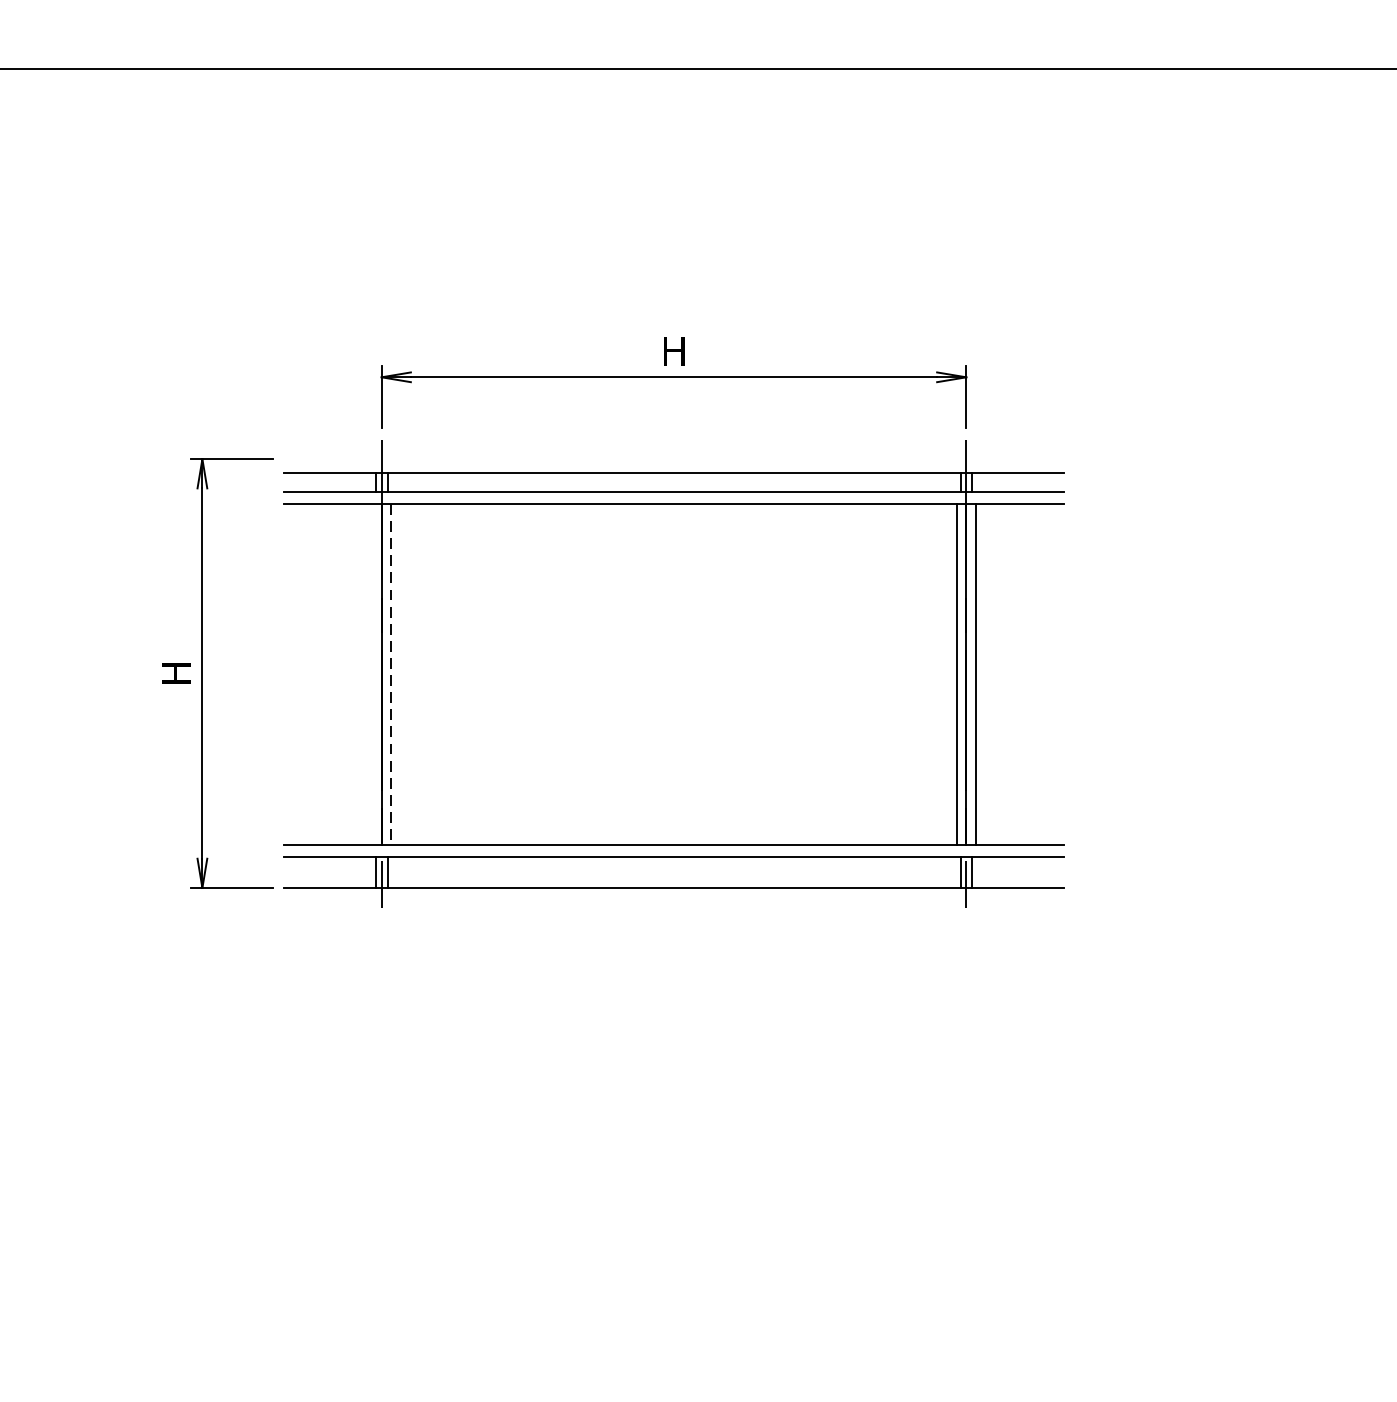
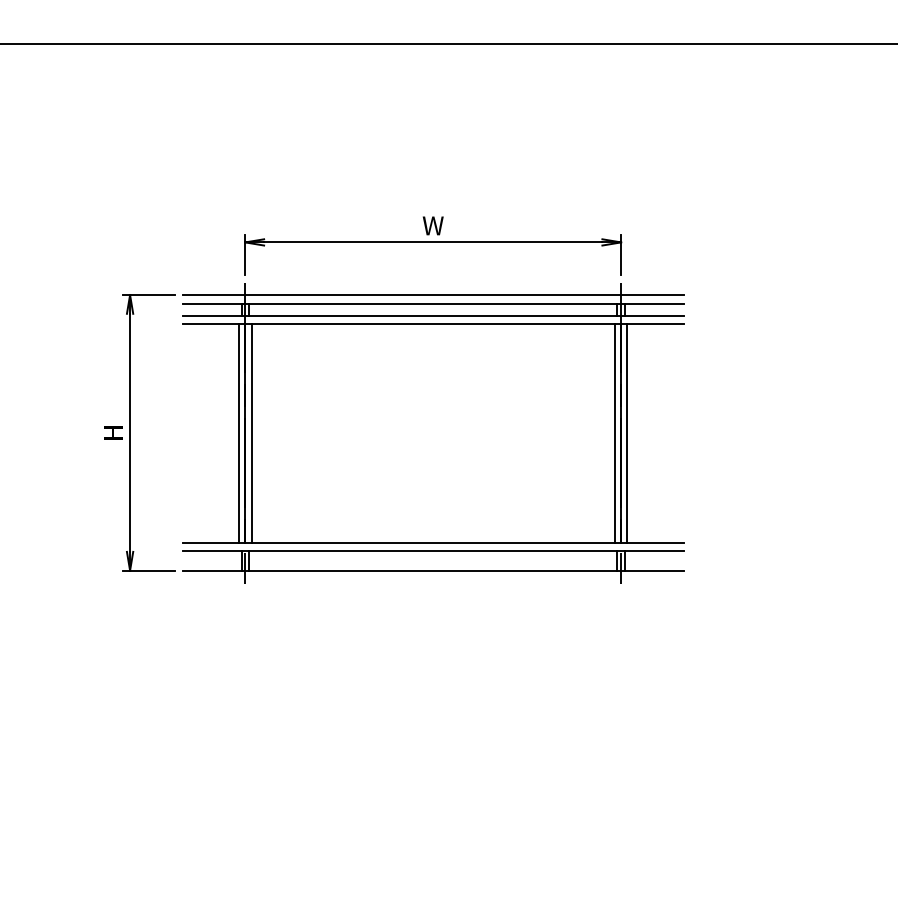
text: (672, 350) -> (432, 225), H -> W
line: (672, 459) -> (432, 295), added
line: (372, 674) -> (239, 433), added
line: (391, 674) -> (251, 433), dashed -> solid

